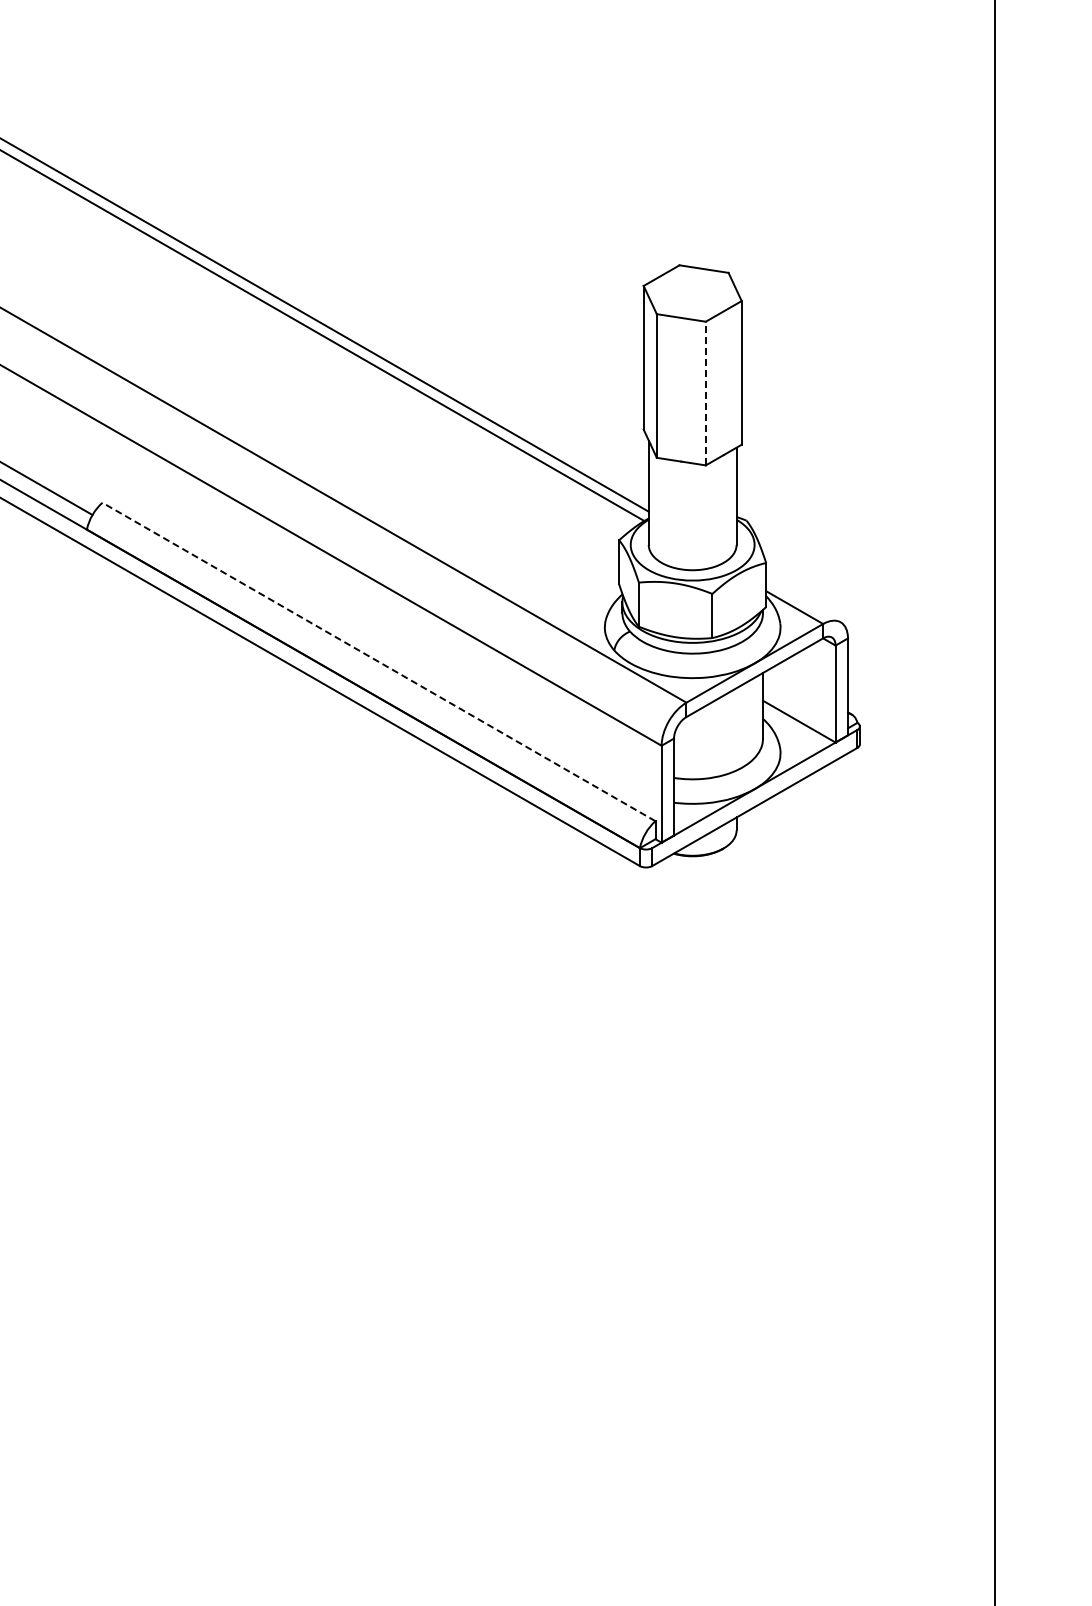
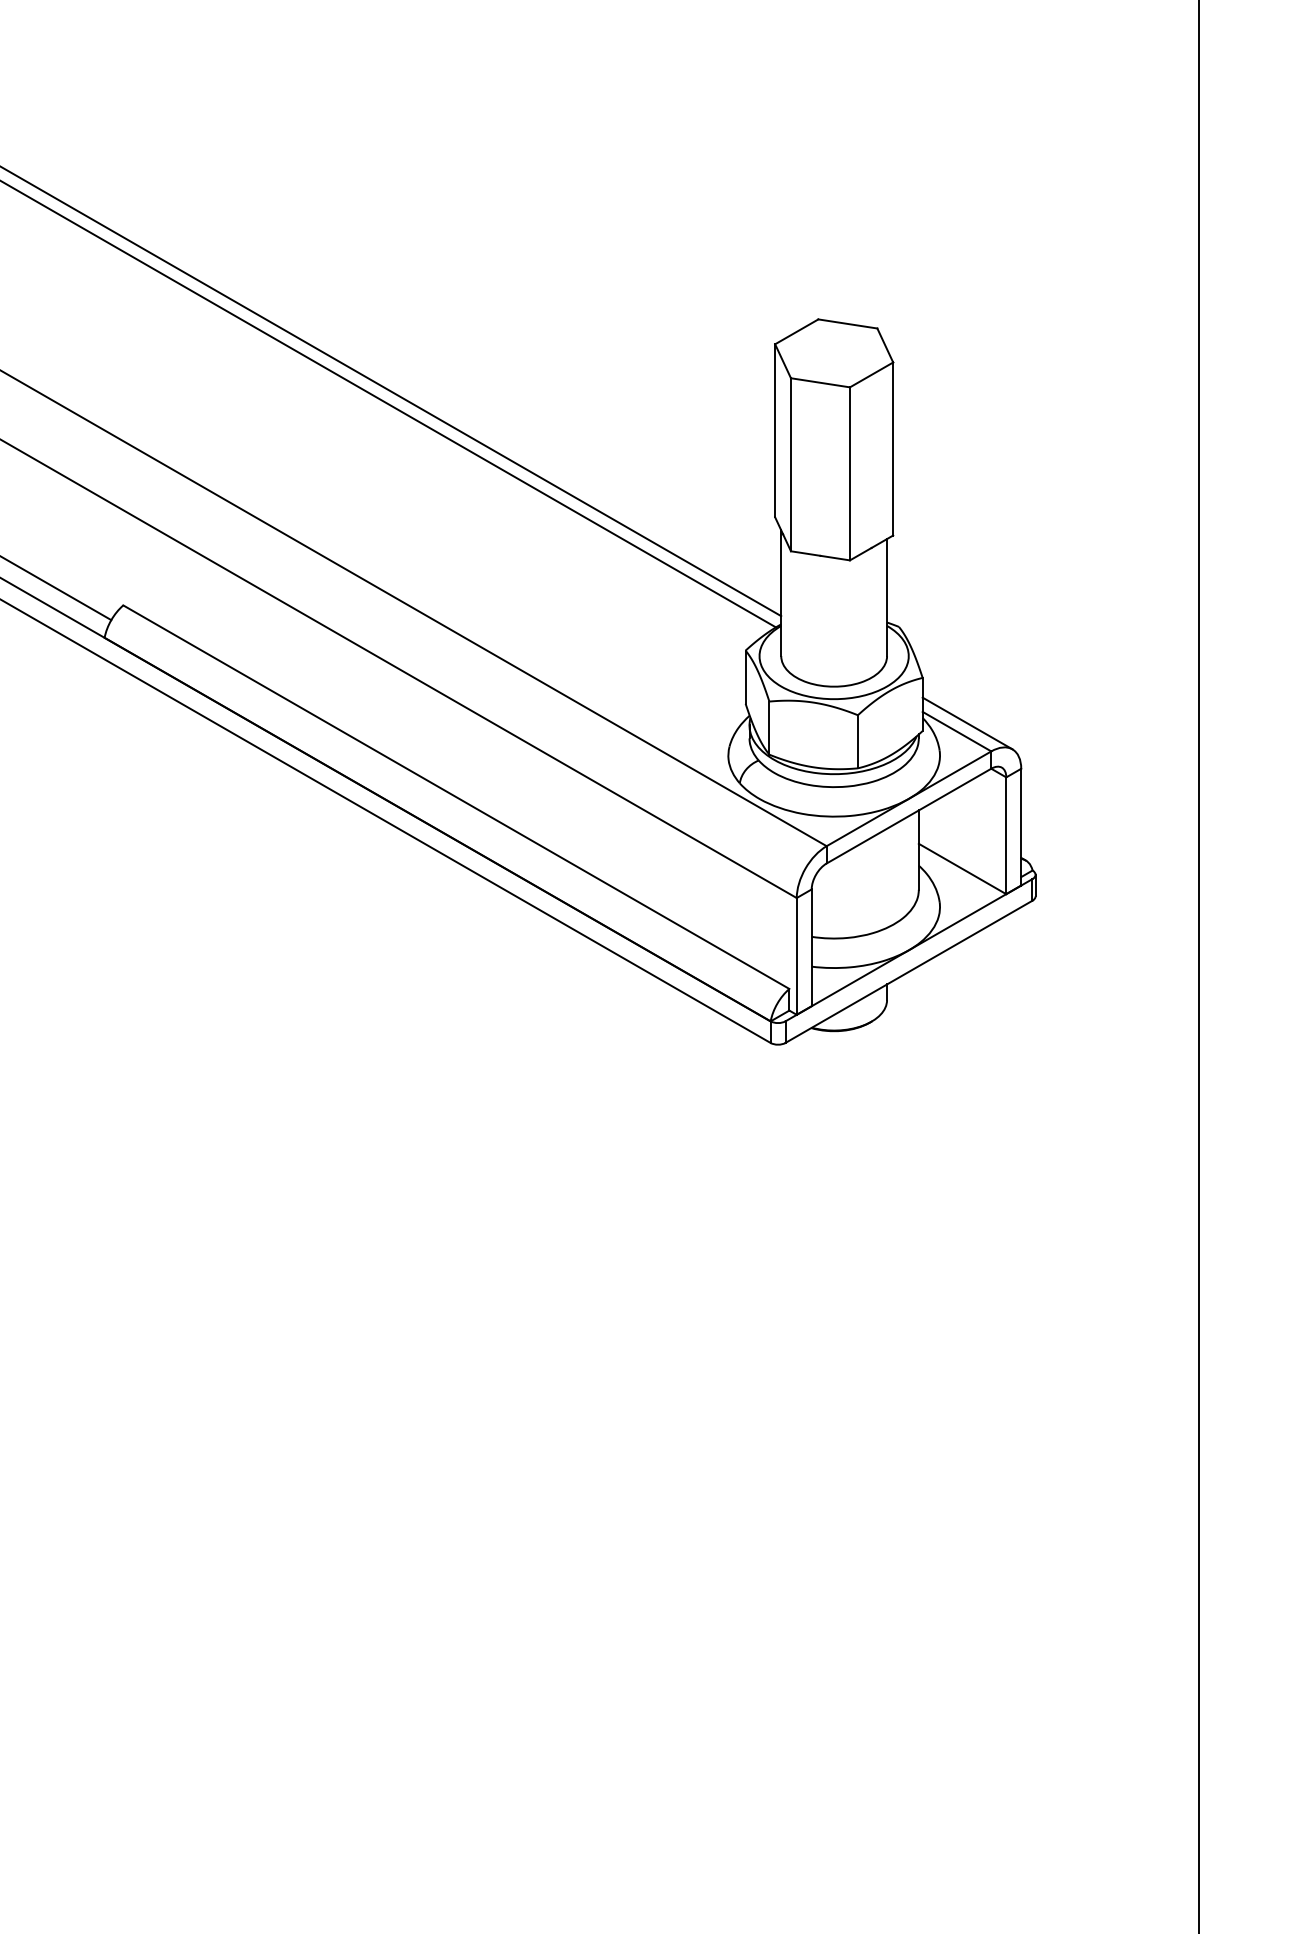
line: (705, 393) -> (849, 473), dashed -> solid
line: (803, 600) -> (967, 723), added
line: (378, 661) -> (455, 796), dashed -> solid

